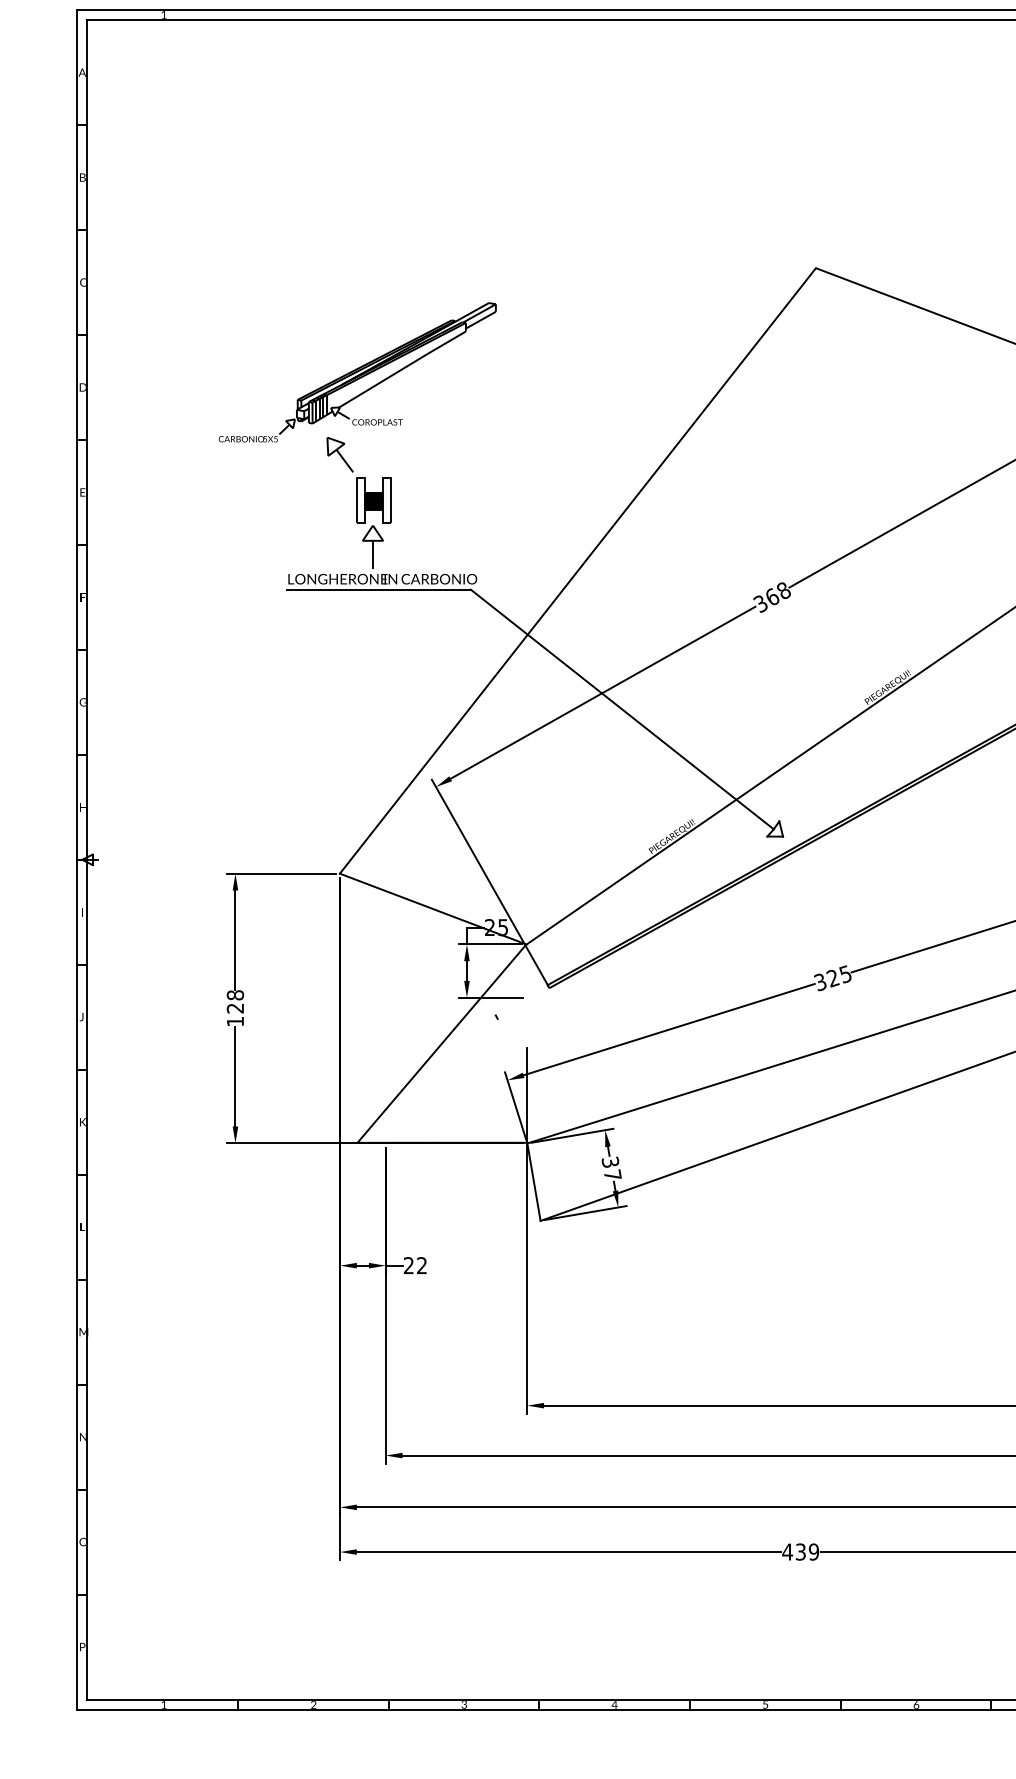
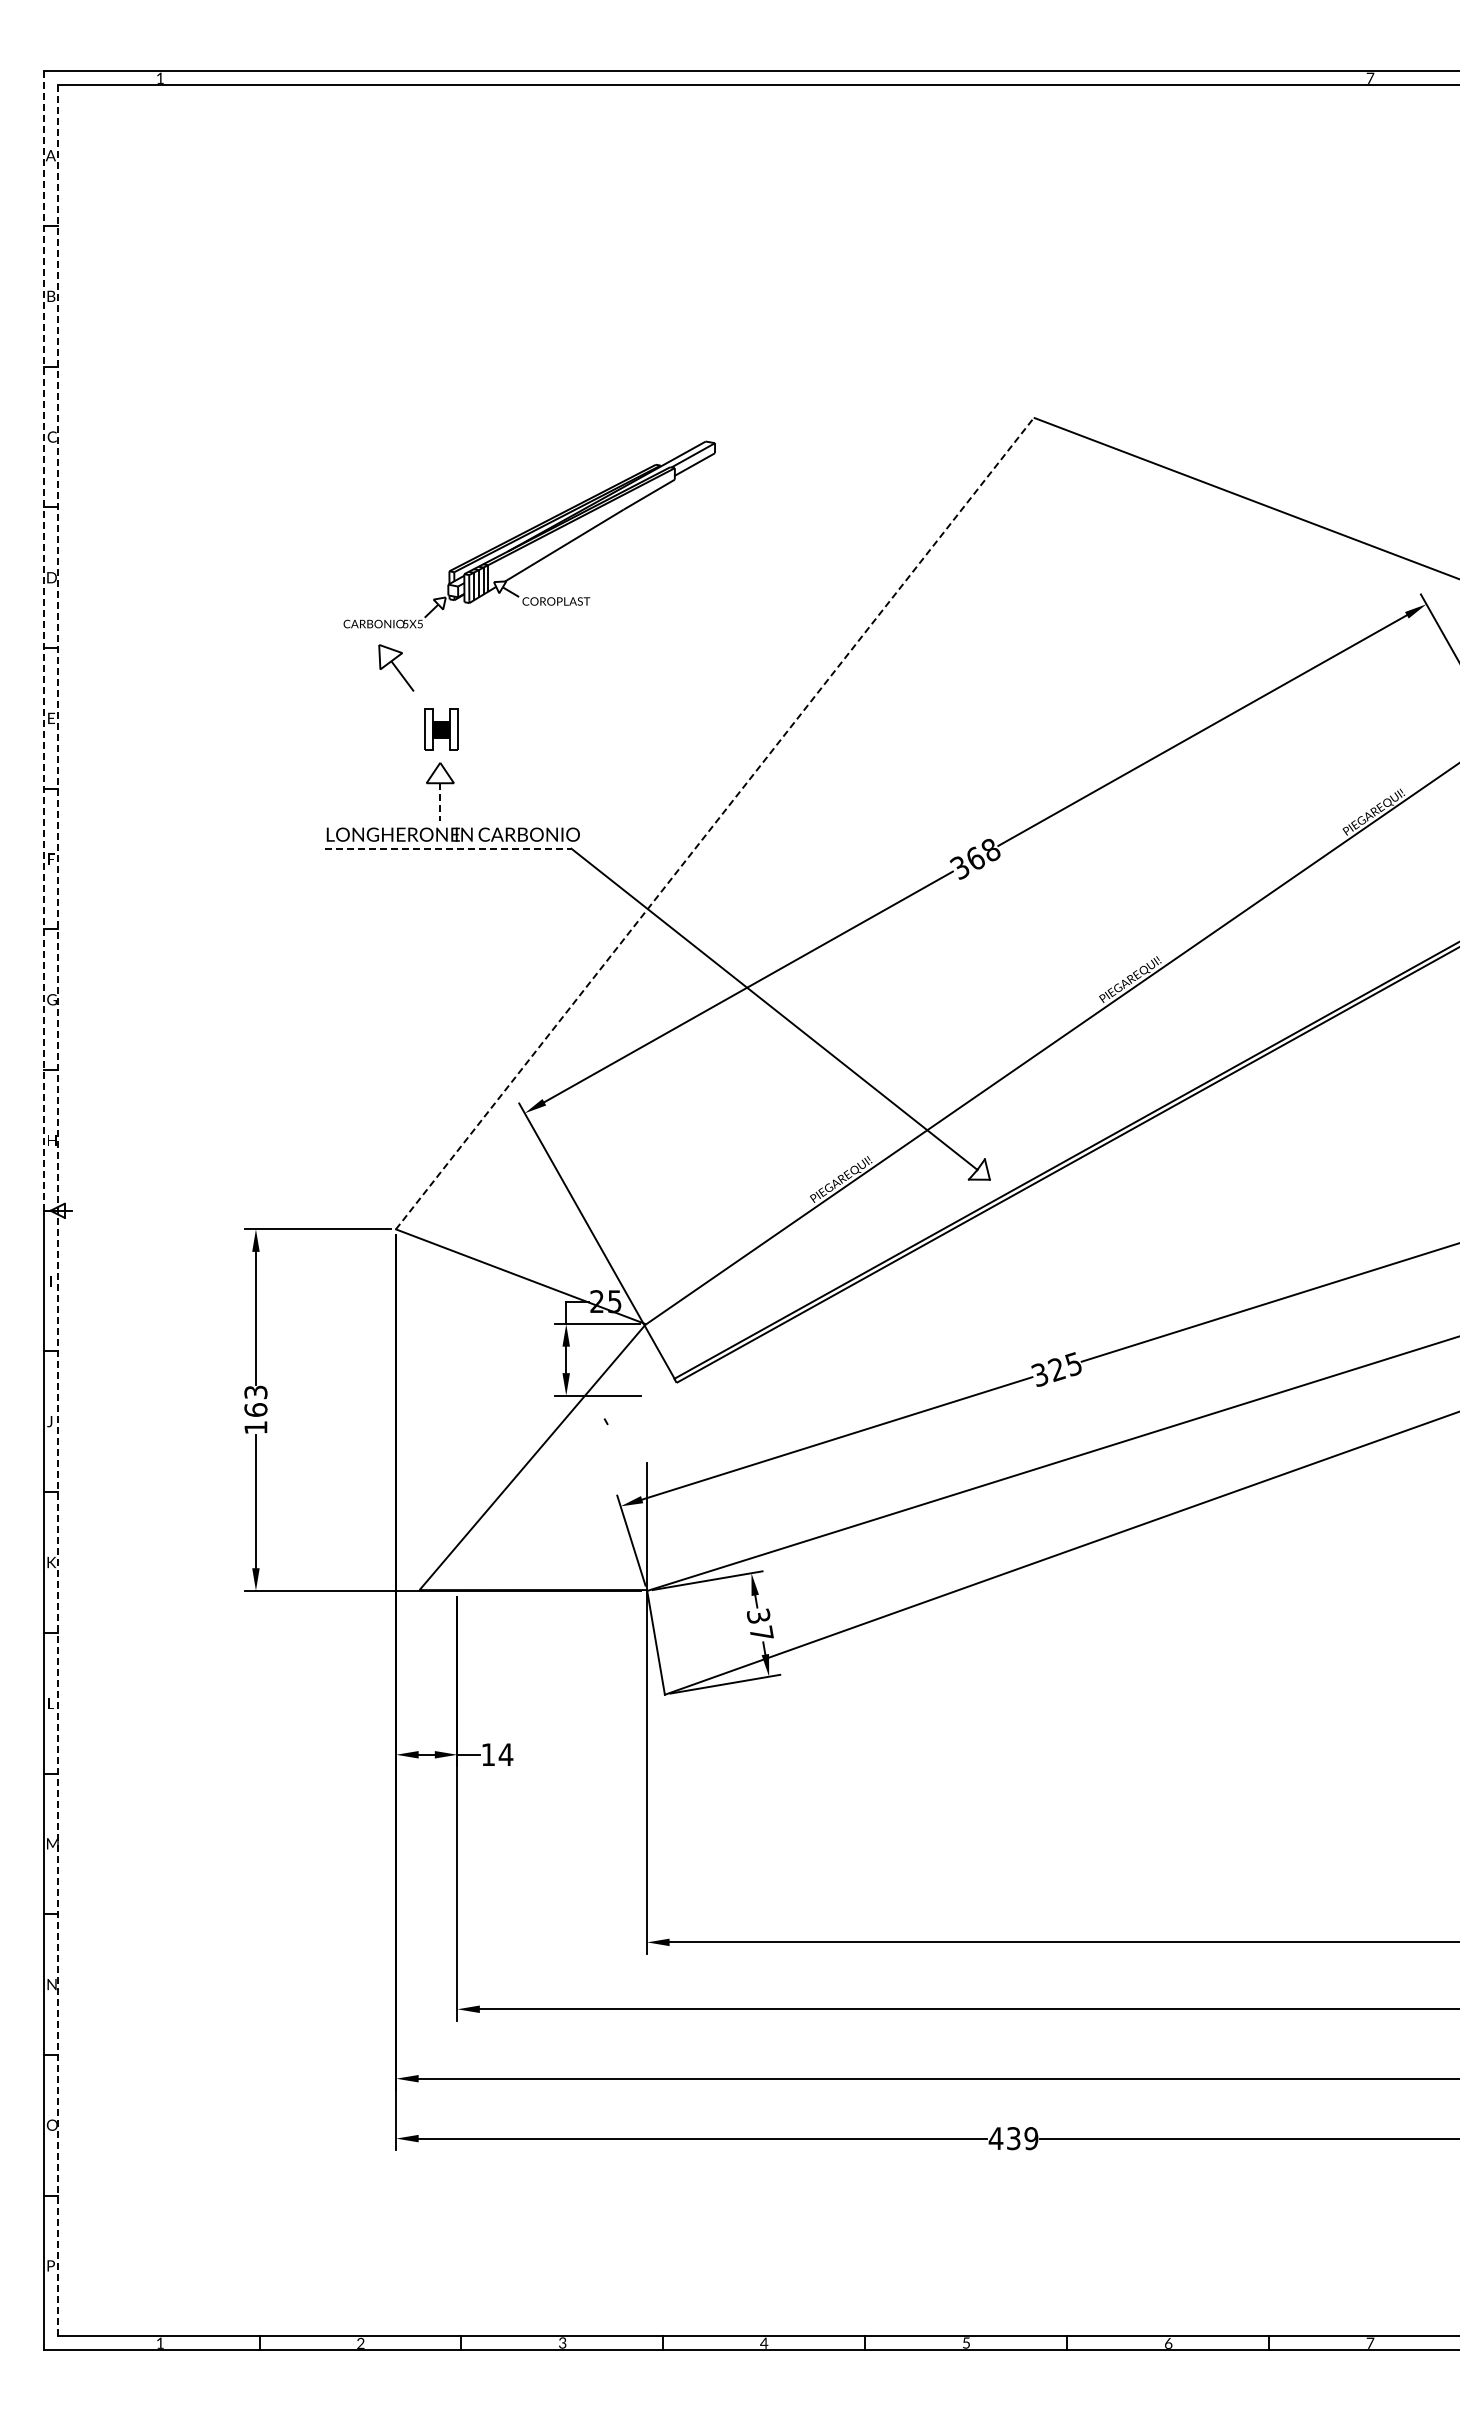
part: (357, 372) -> (529, 534), moved
line: (76, 435) -> (43, 641), solid -> dashed
part: (373, 500) -> (441, 729), size x0.7
line: (373, 555) -> (440, 802), solid -> dashed
line: (577, 570) -> (714, 823), solid -> dashed
line: (379, 589) -> (448, 848), solid -> dashed
line: (87, 860) -> (57, 1211), solid -> dashed
text: (235, 1001) -> (255, 1400), 128 -> 163
text: (415, 1265) -> (497, 1754), 22 -> 14

